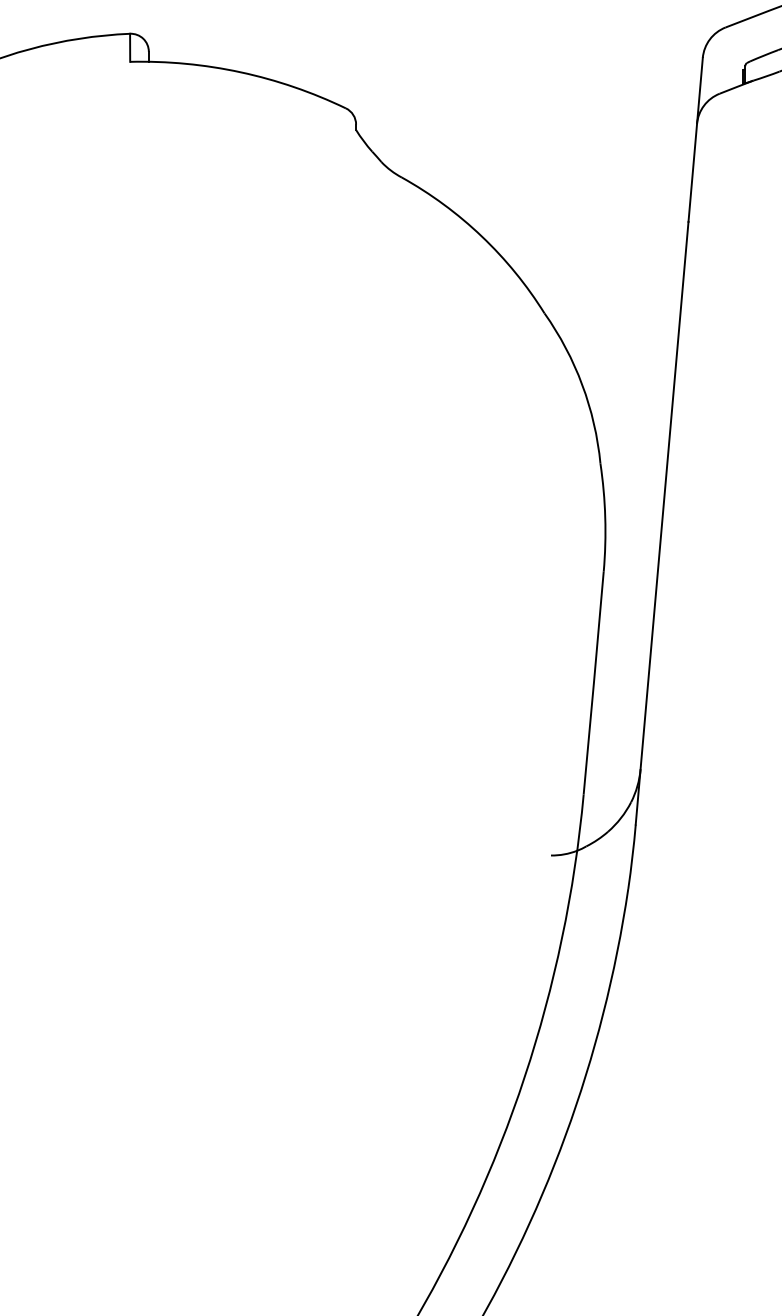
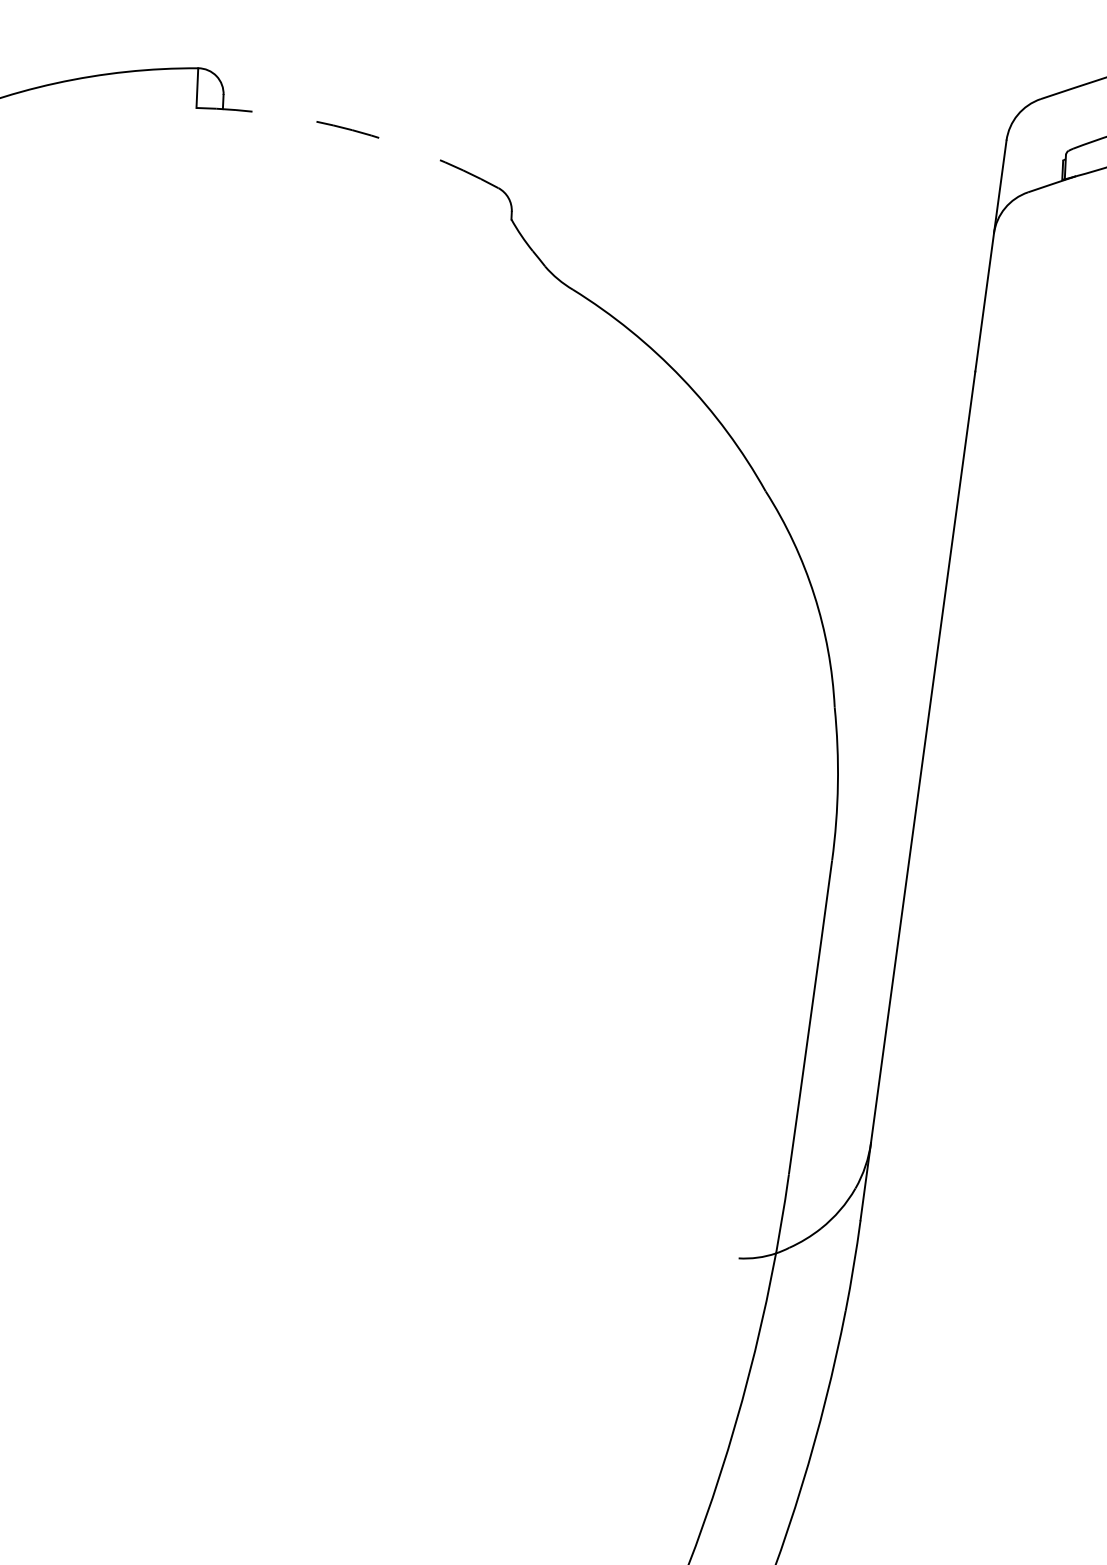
arc: (240, 72) -> (351, 130), solid -> dashed

